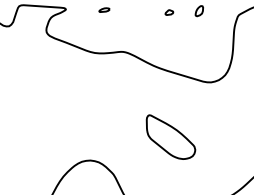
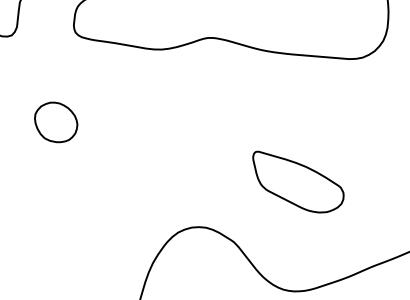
part: (24, 82) -> (56, 122), added
part: (170, 136) -> (298, 179), moved

